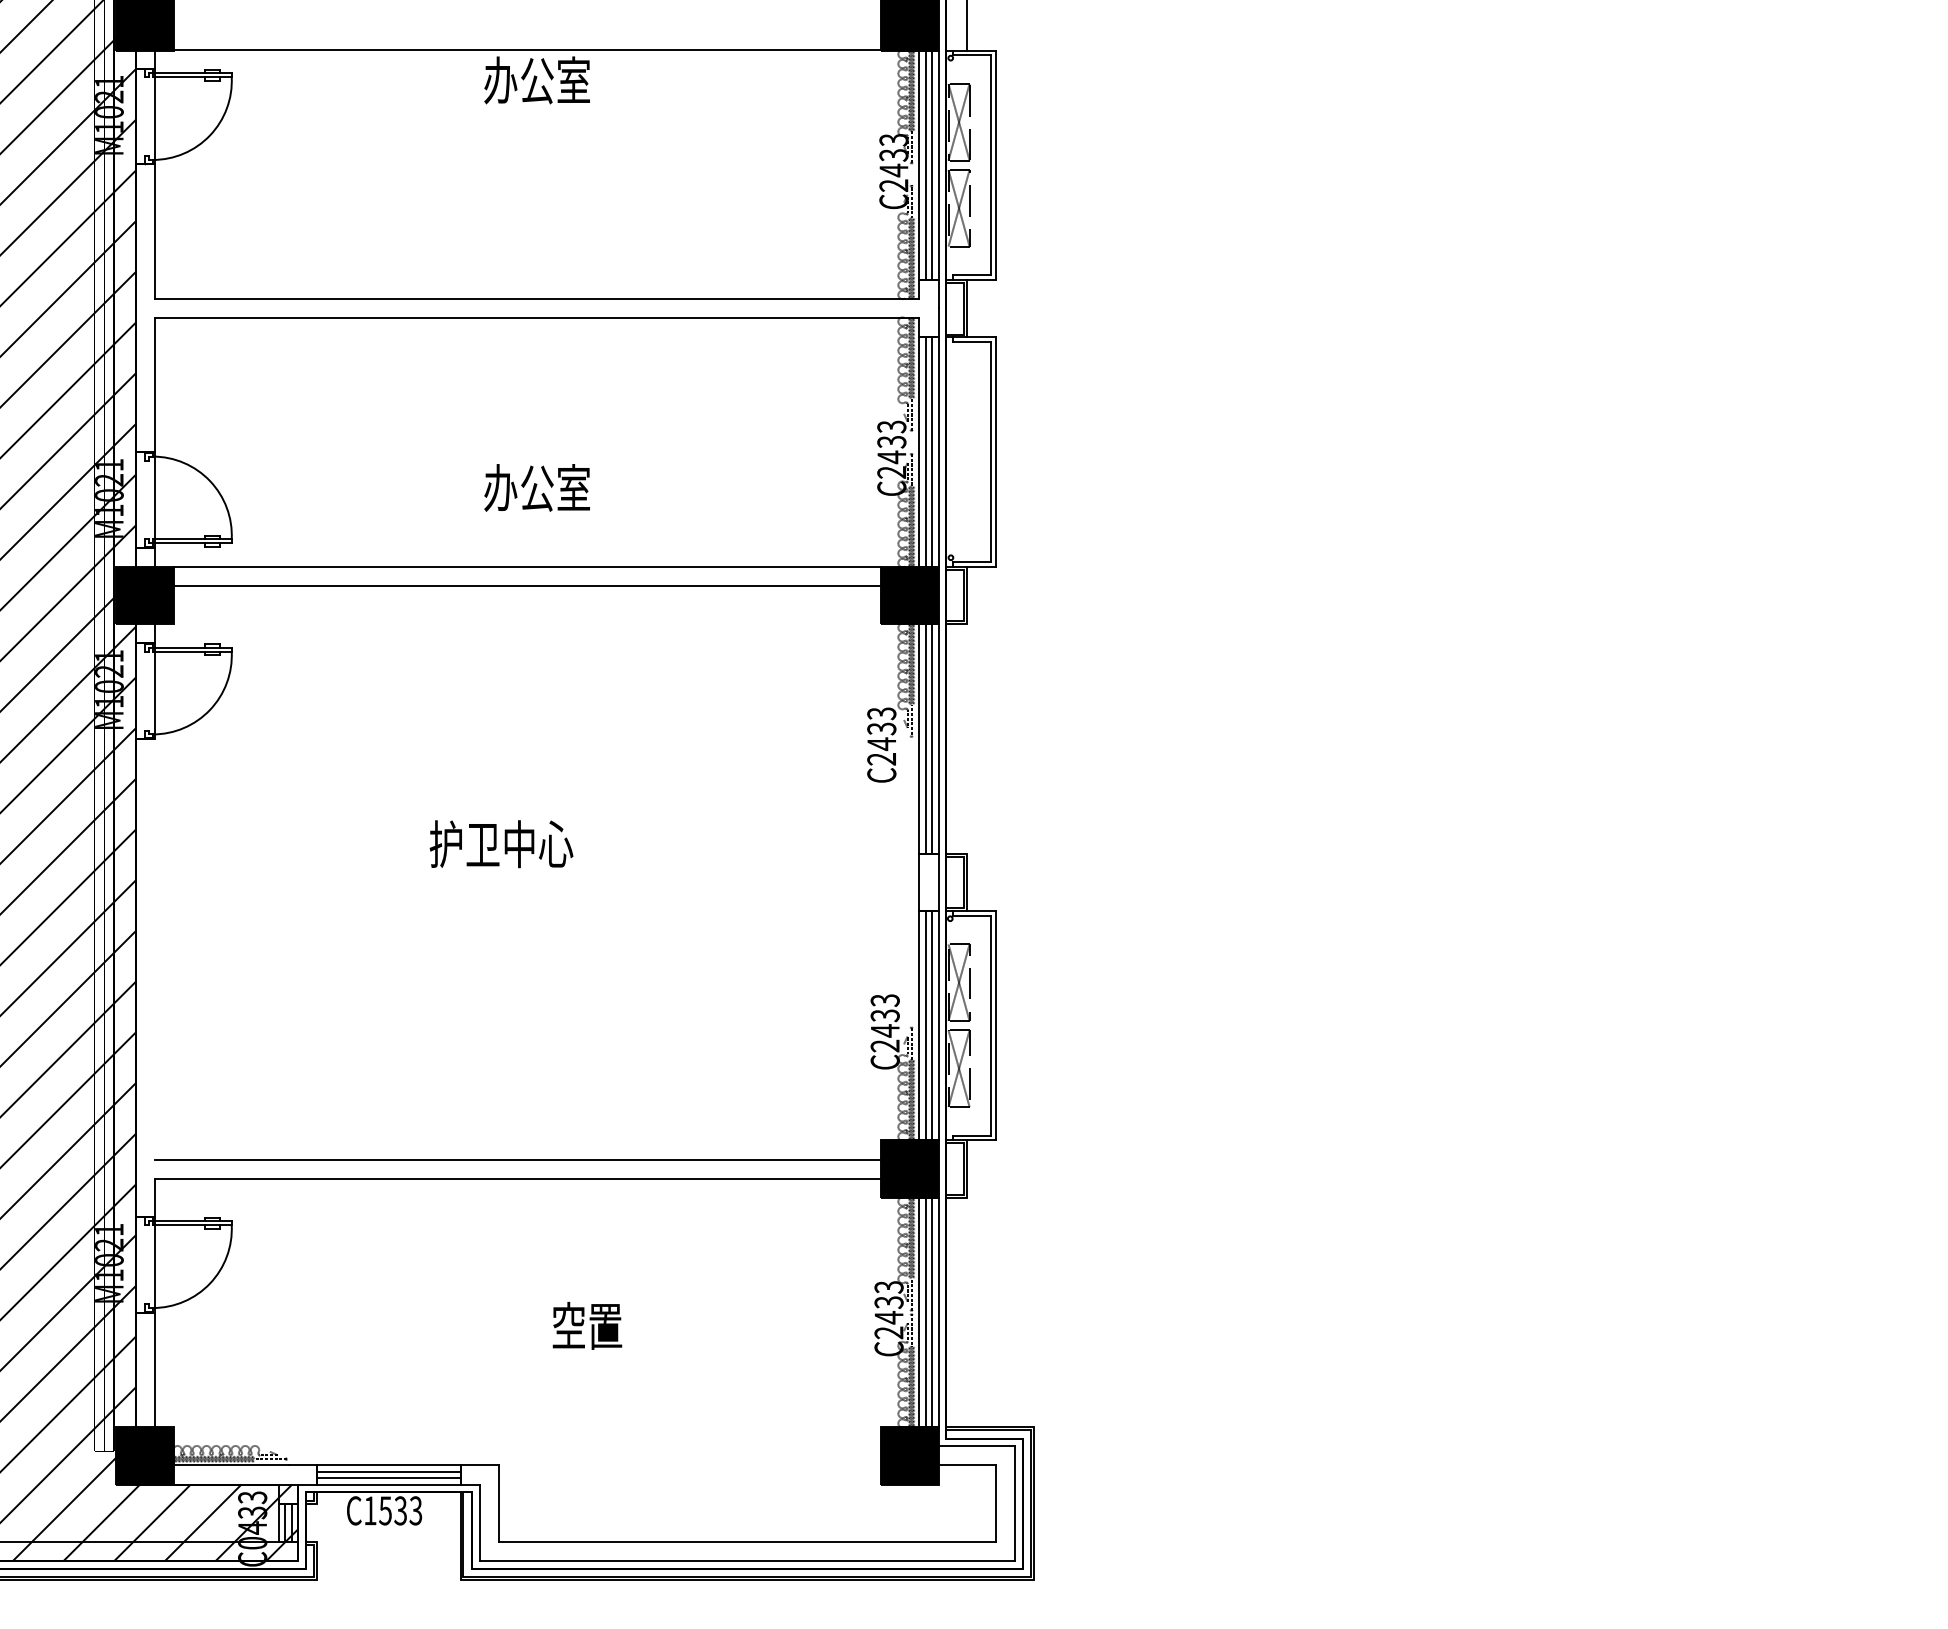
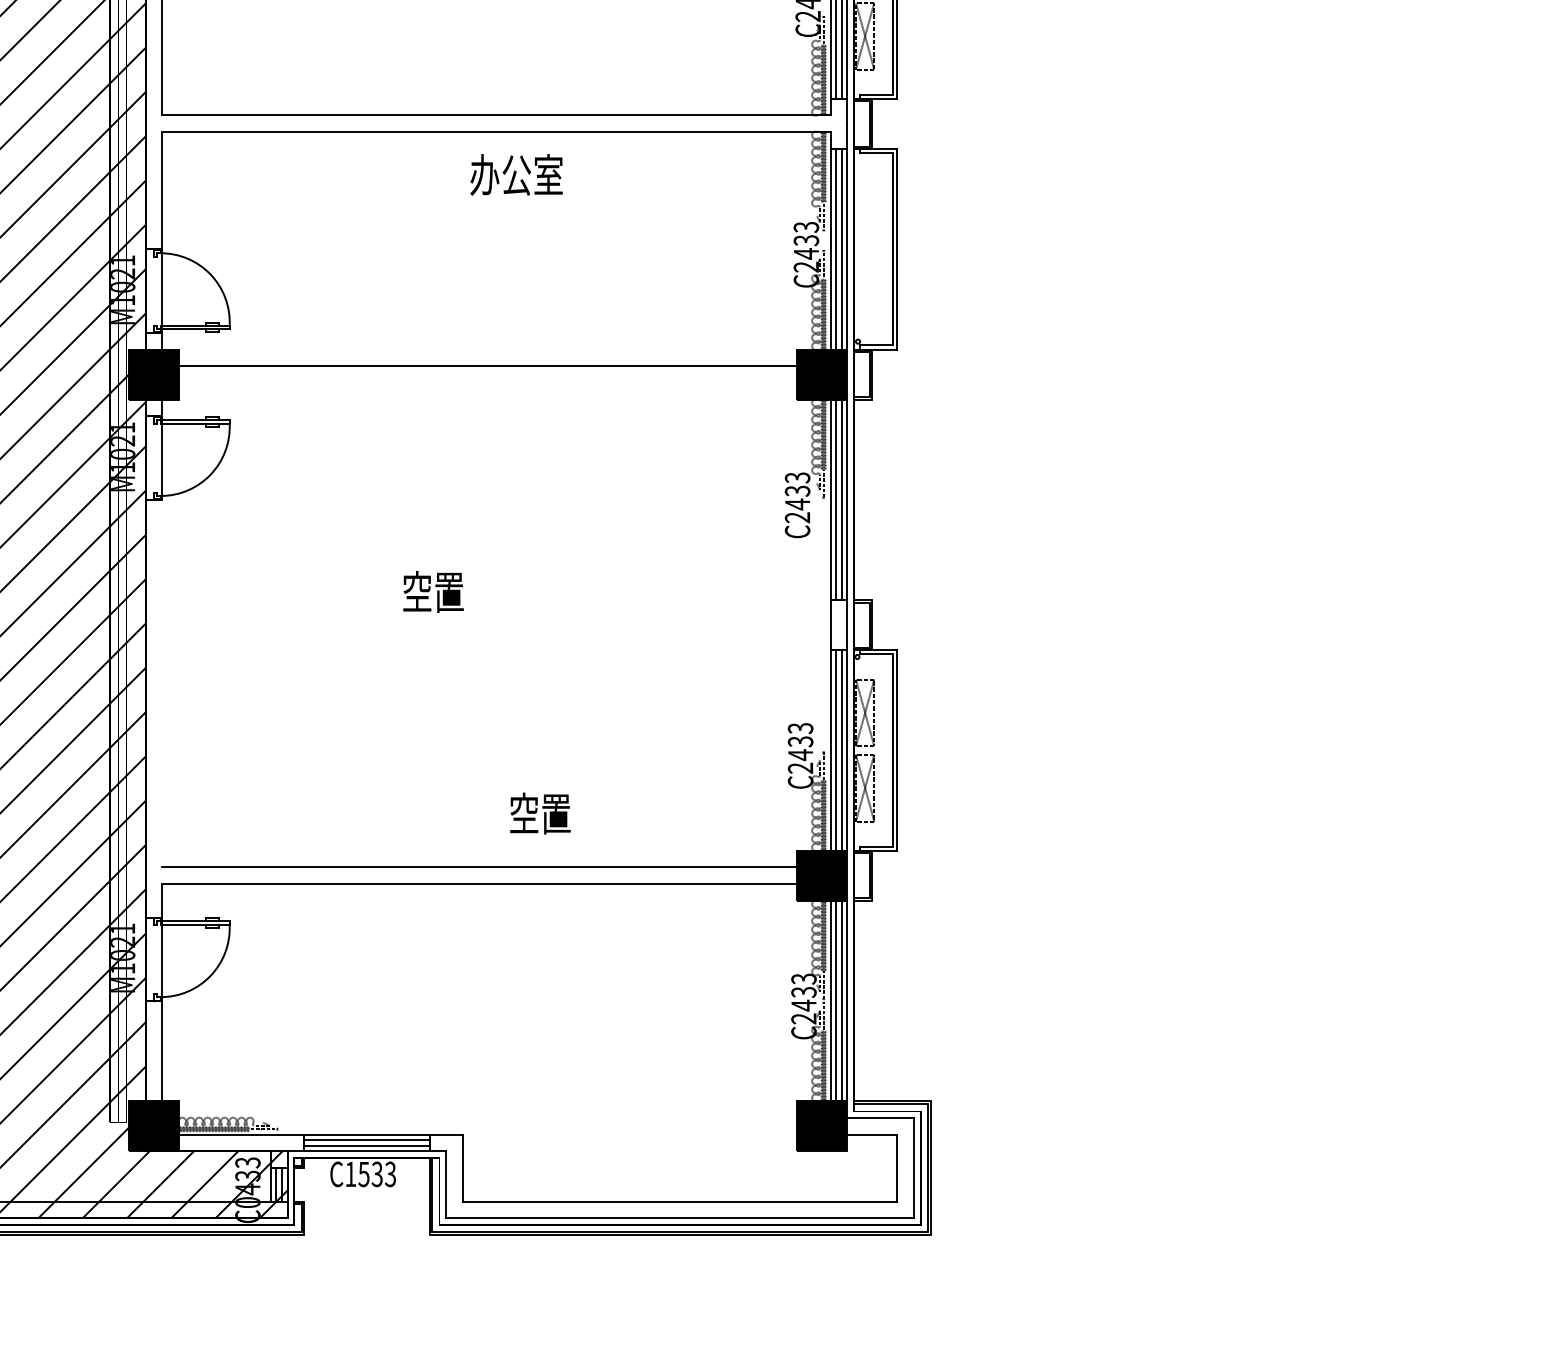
text: (536, 487) -> (516, 174), moved
line: (527, 566) -> (488, 349), removed
text: (501, 844) -> (465, 592), 护卫中心 -> 空置
text: (587, 1325) -> (540, 813), moved

